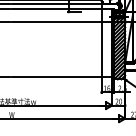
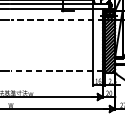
line: (62, 21) -> (57, 19), solid -> dashed
line: (61, 77) -> (56, 71), solid -> dashed

